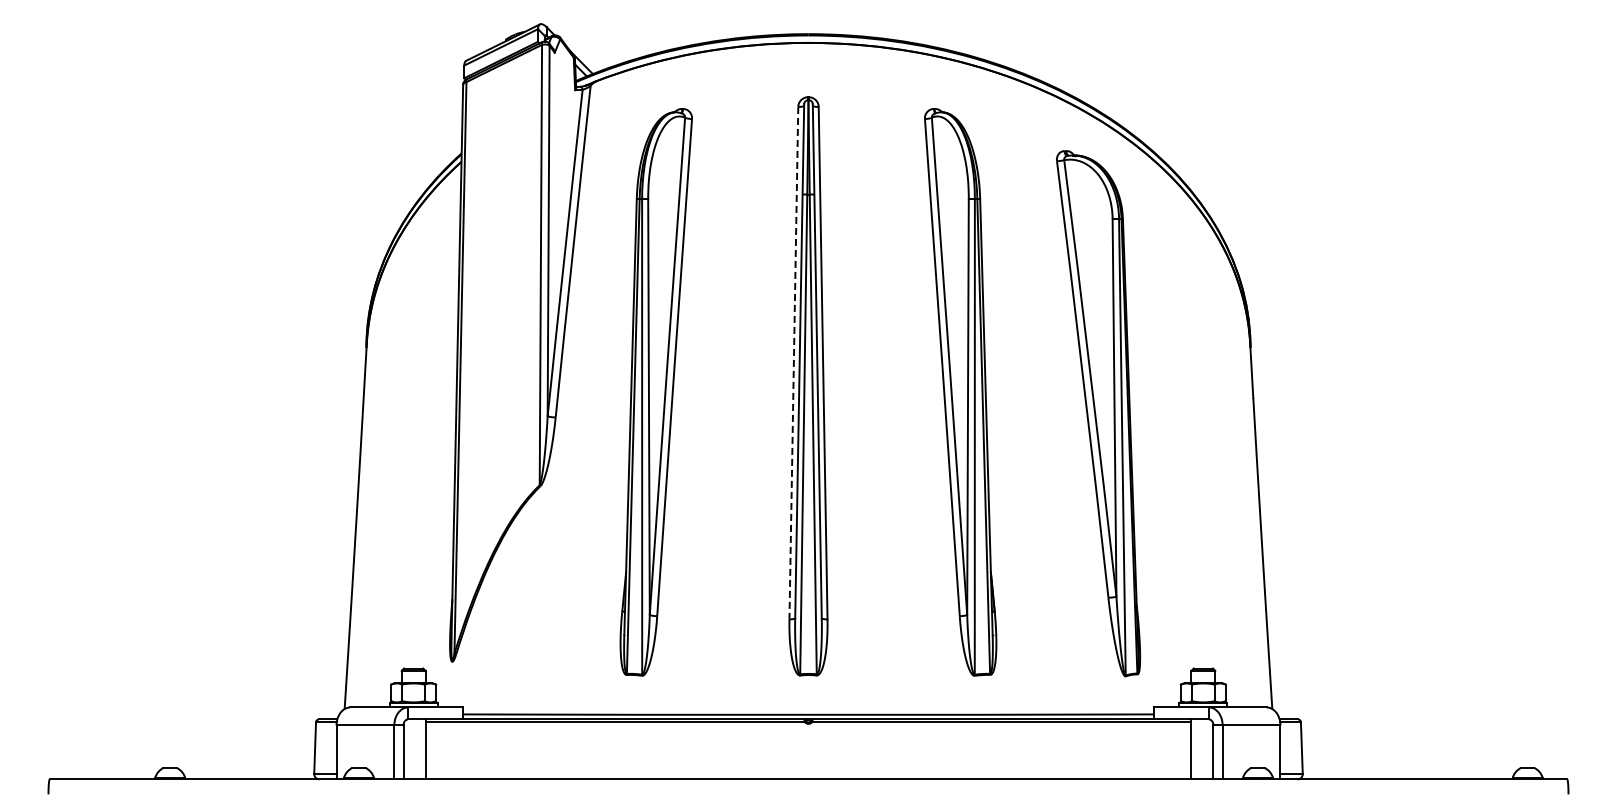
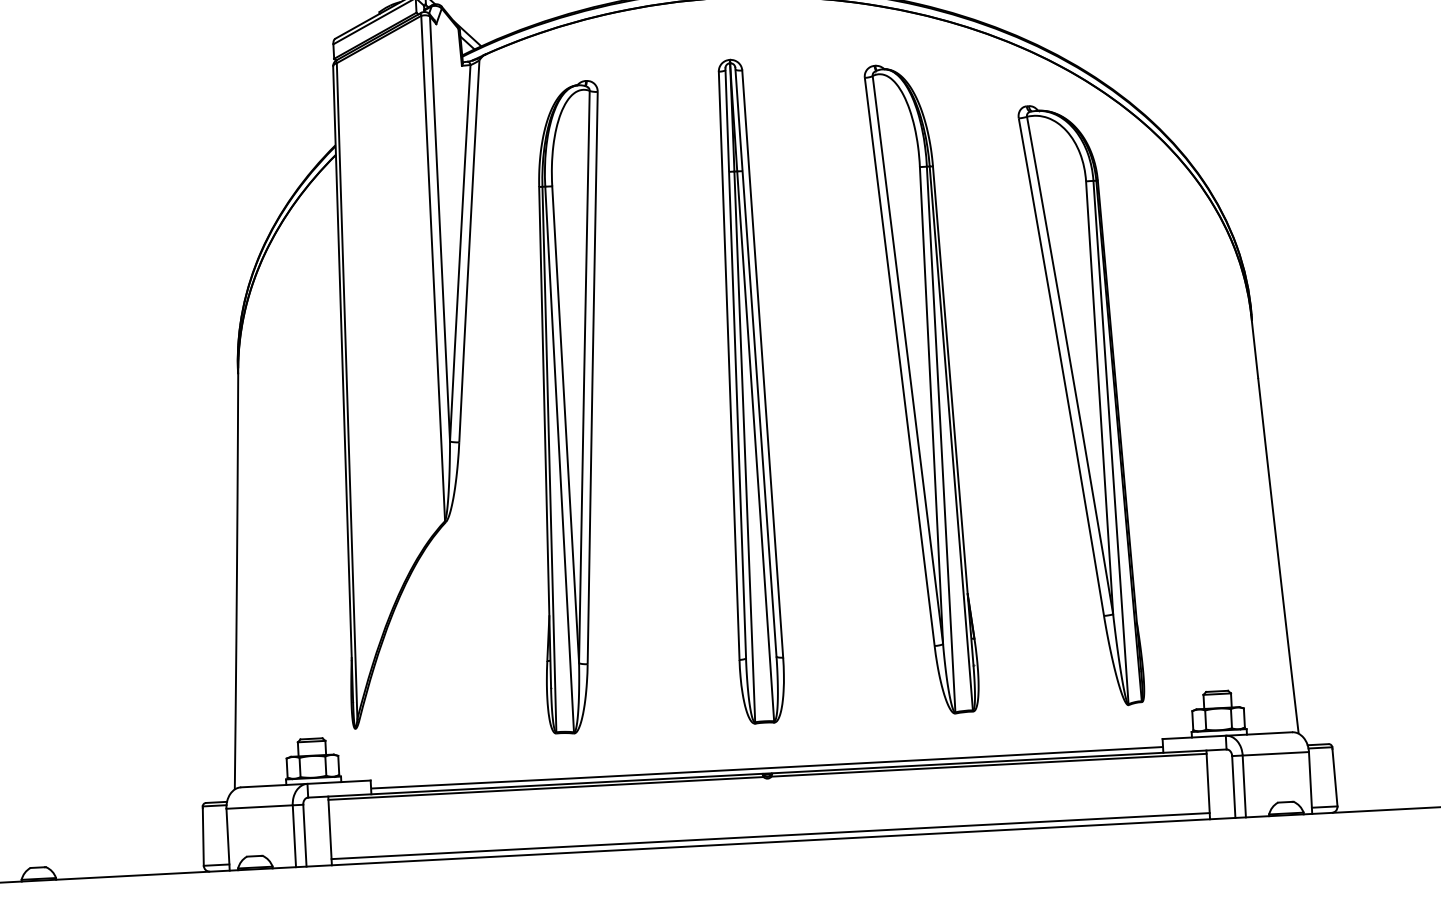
line: (793, 363) -> (728, 366), dashed -> solid
line: (808, 773) -> (770, 835), added

